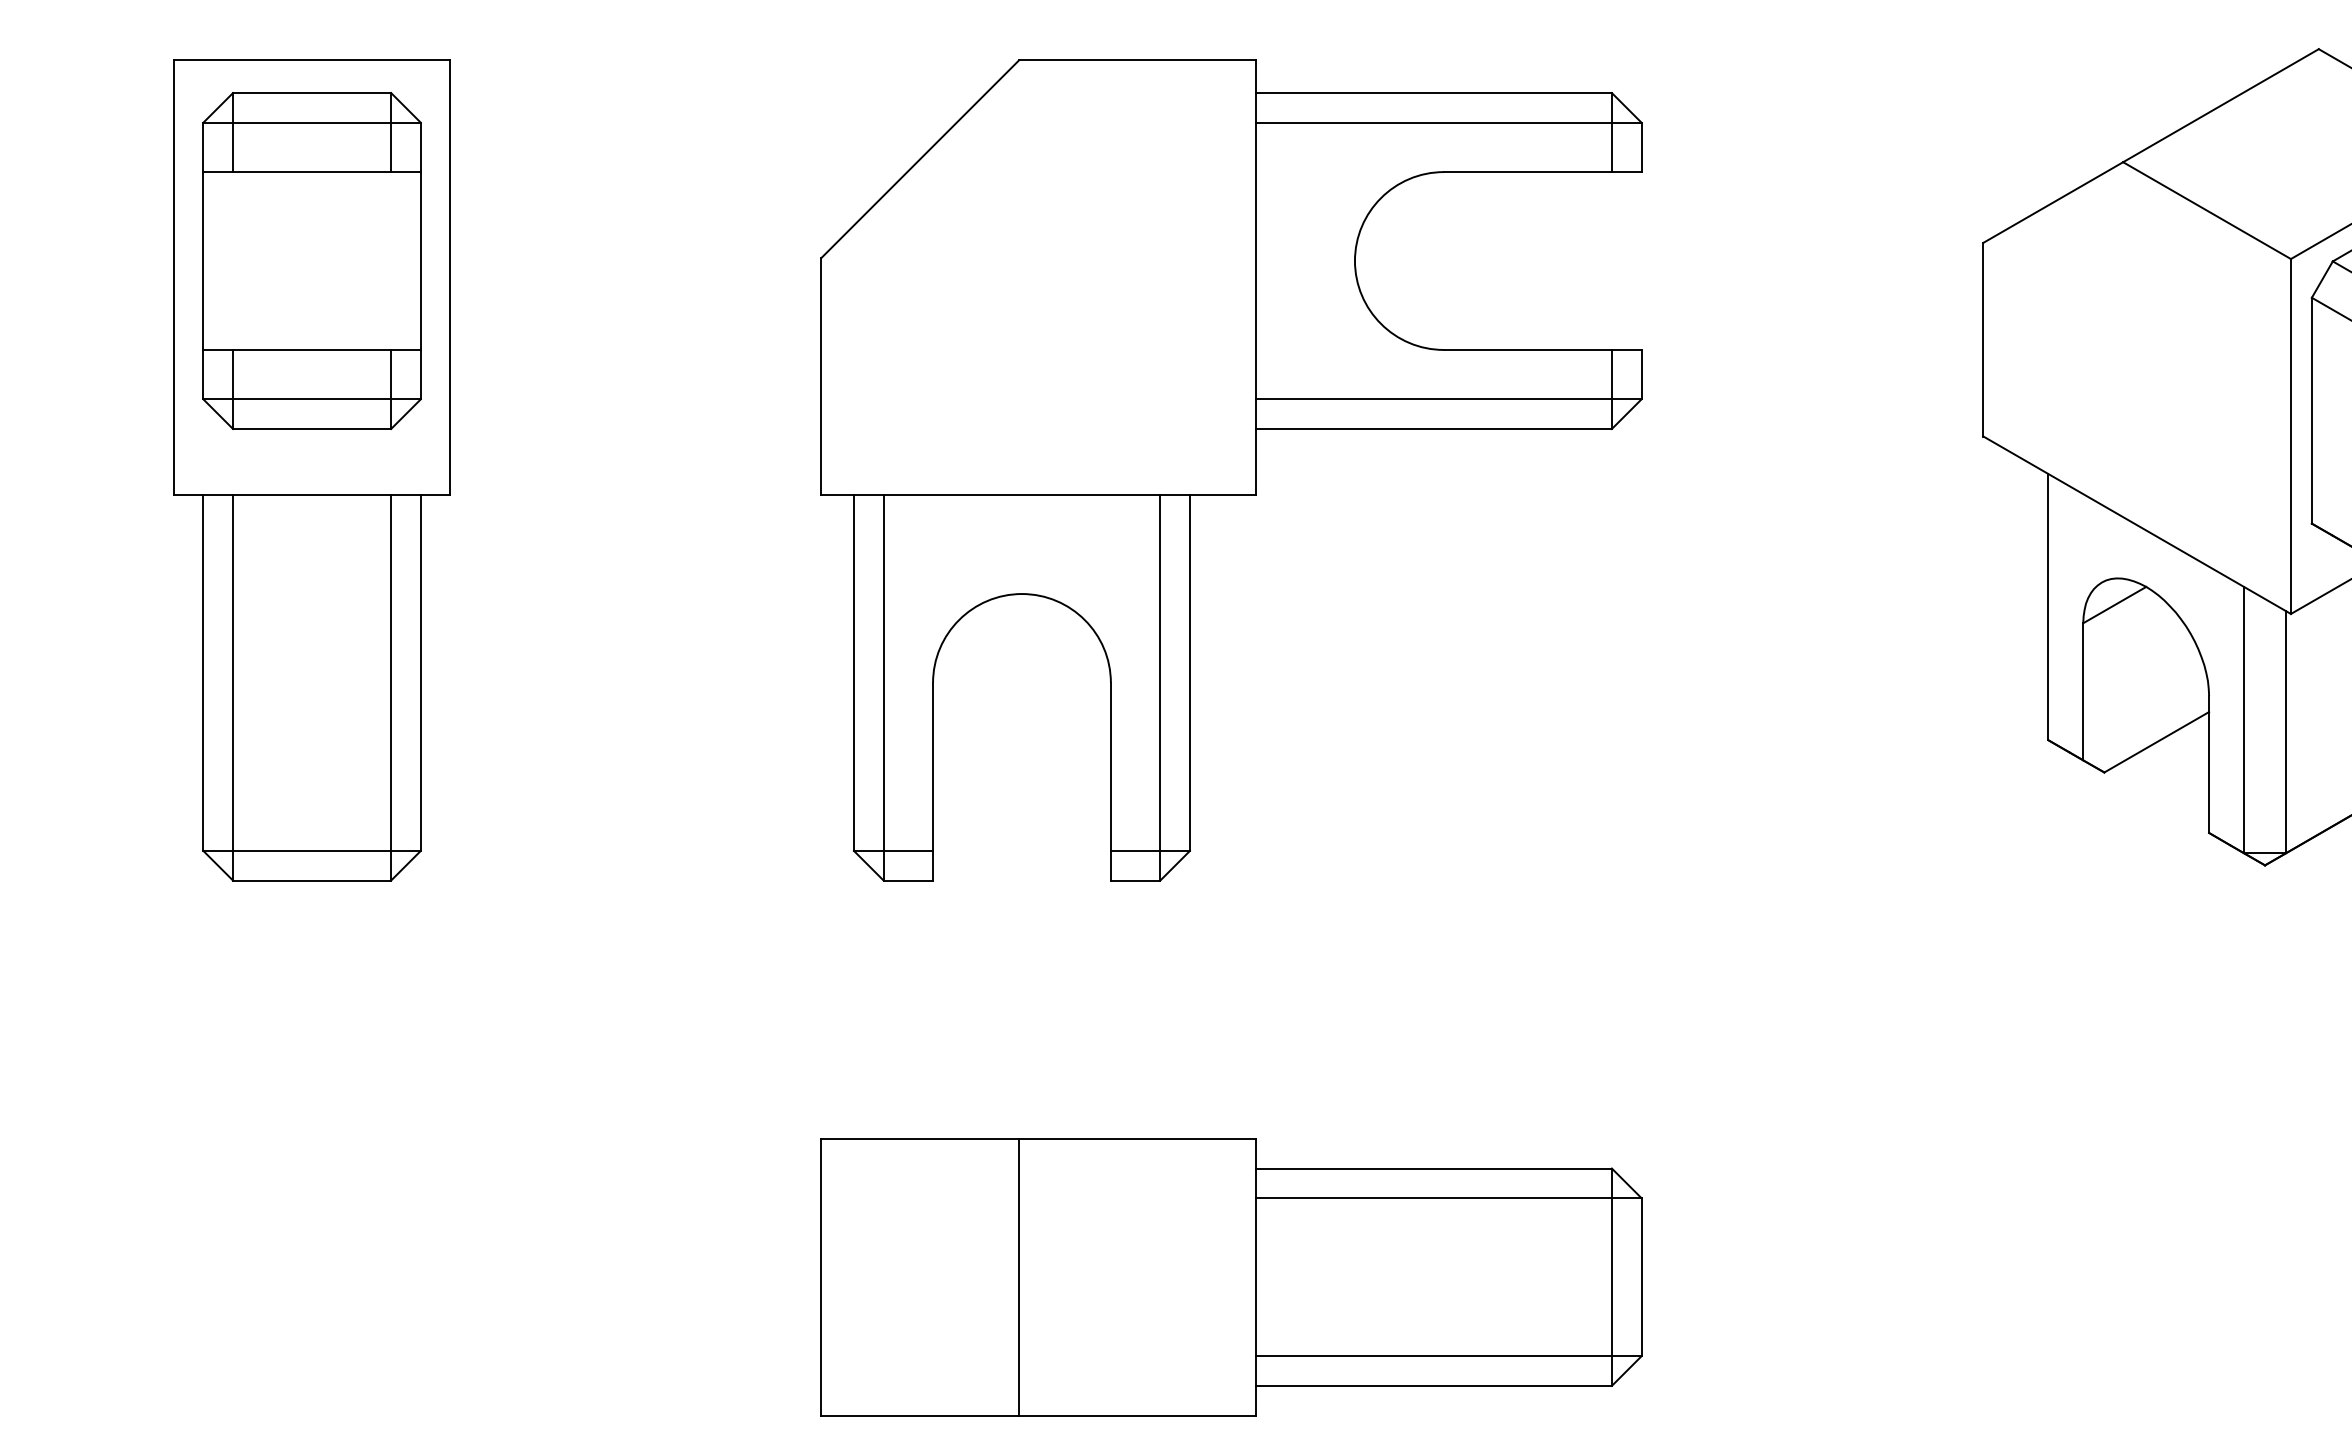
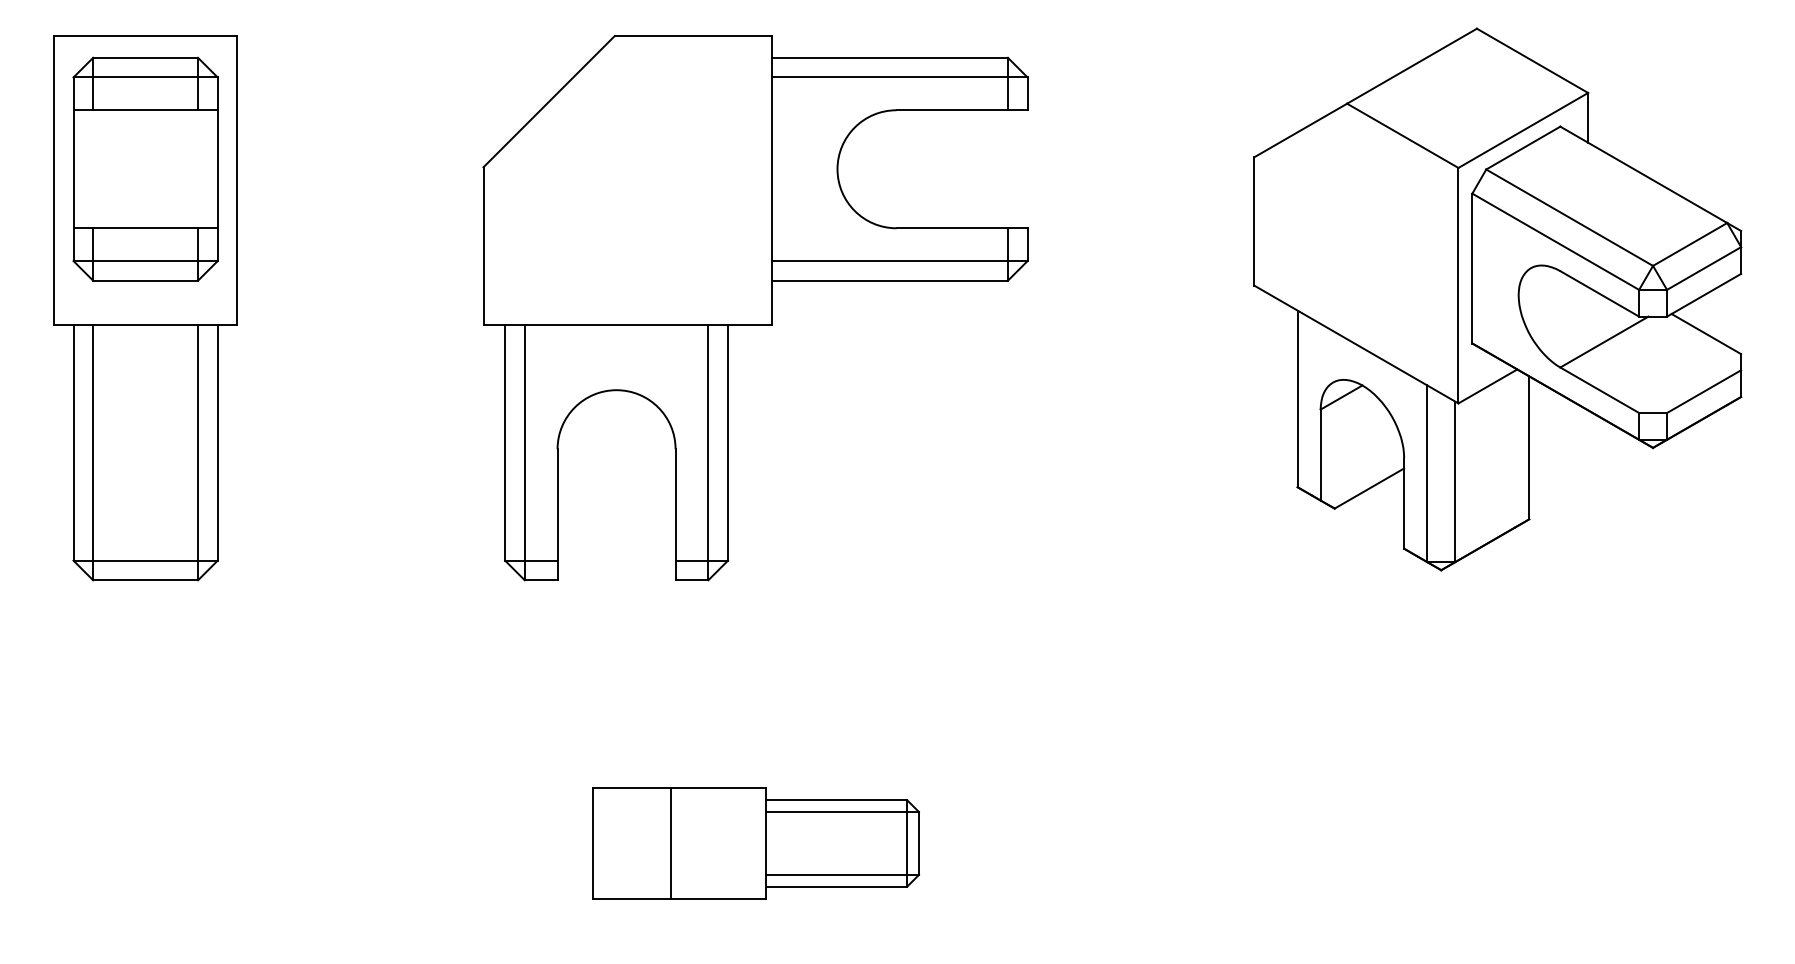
part: (1231, 1277) -> (755, 843), size x0.6

